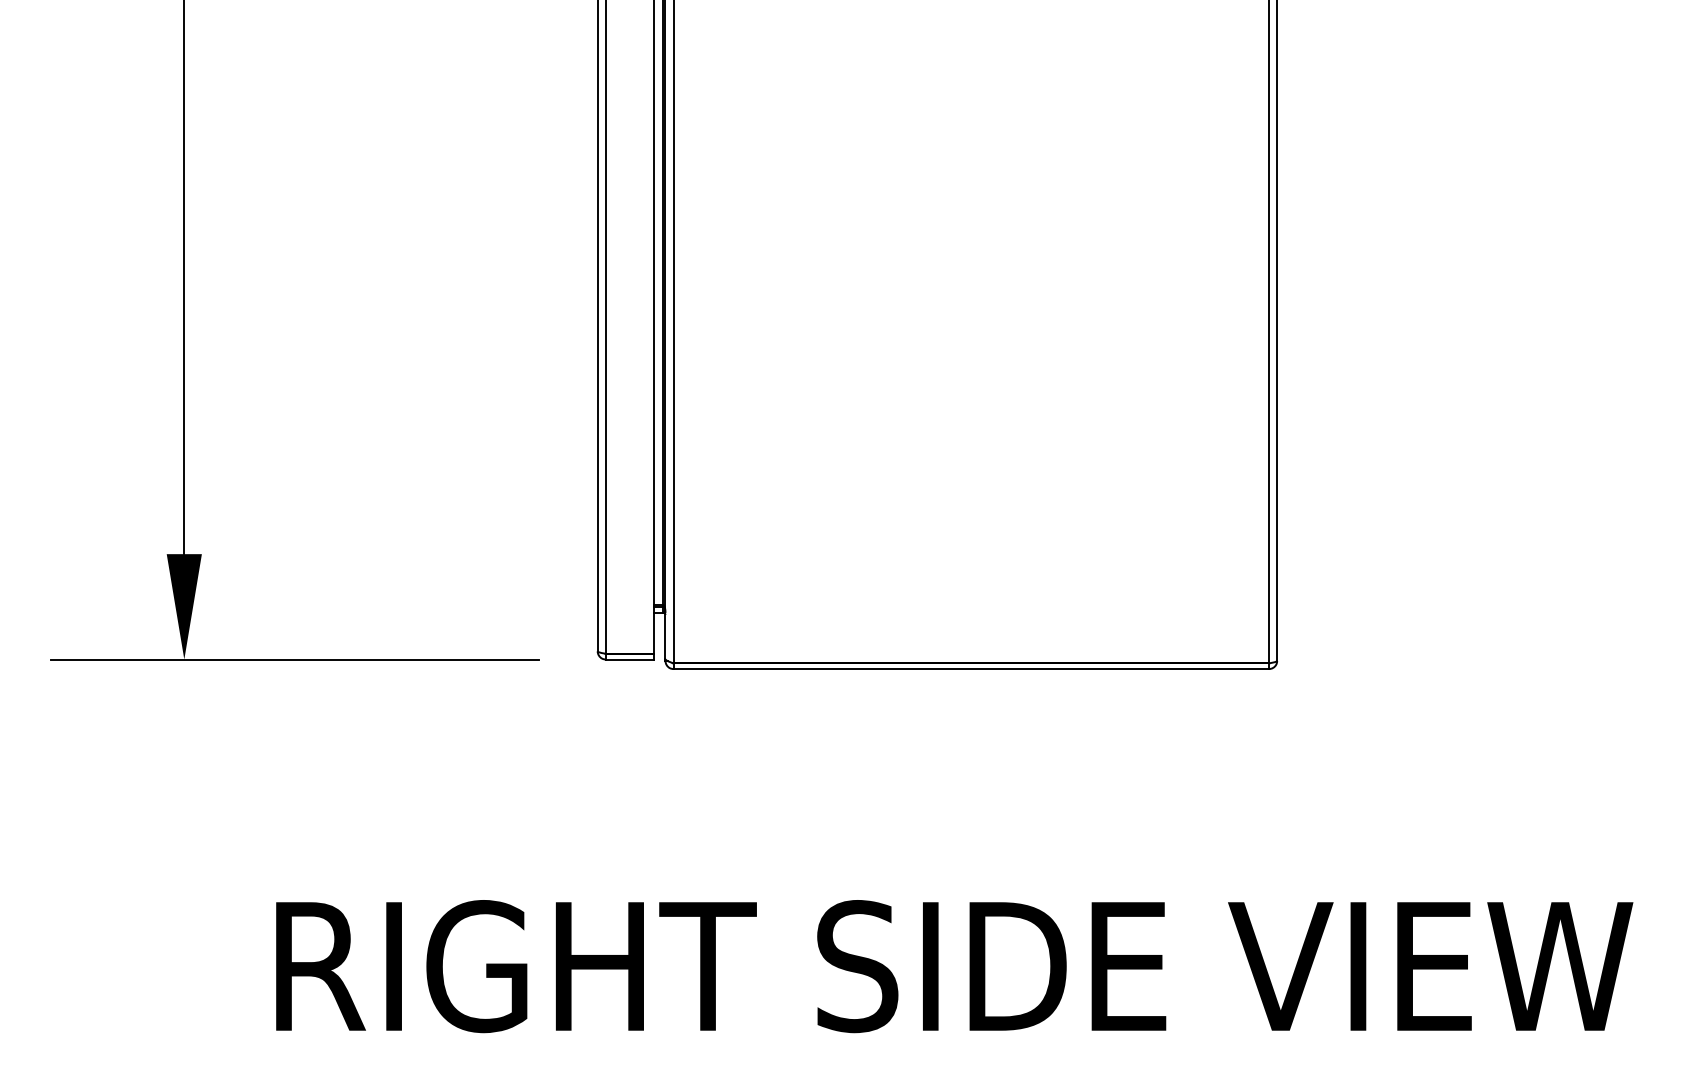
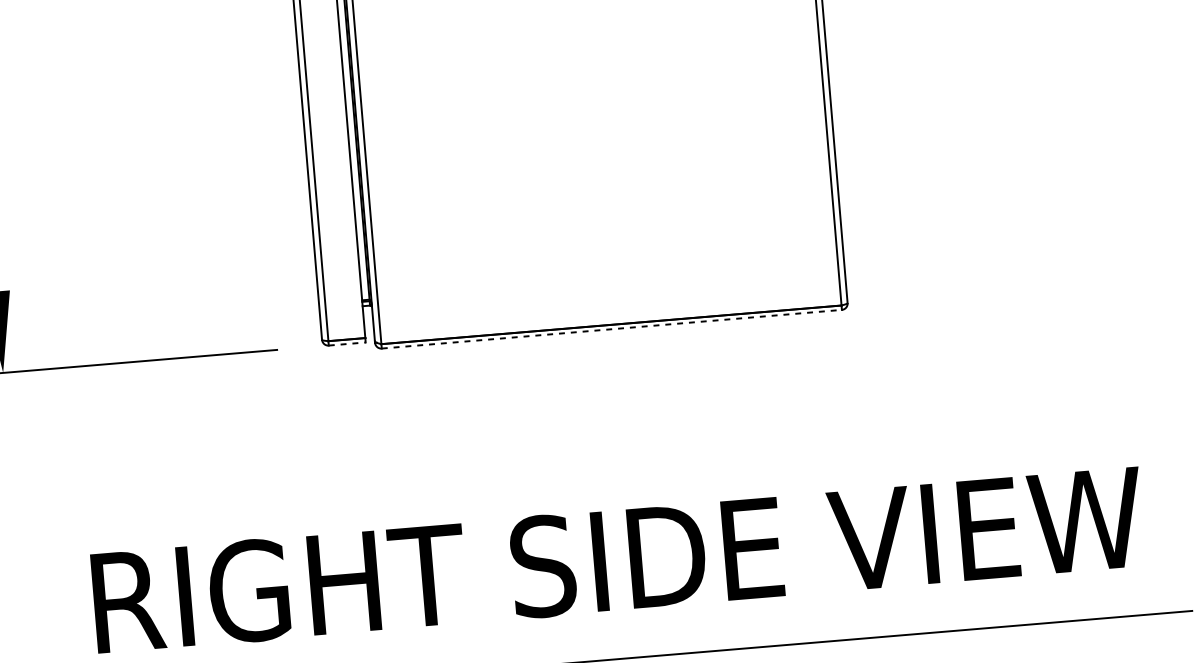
line: (629, 659) -> (347, 344), solid -> dashed
line: (971, 669) -> (612, 329), solid -> dashed

